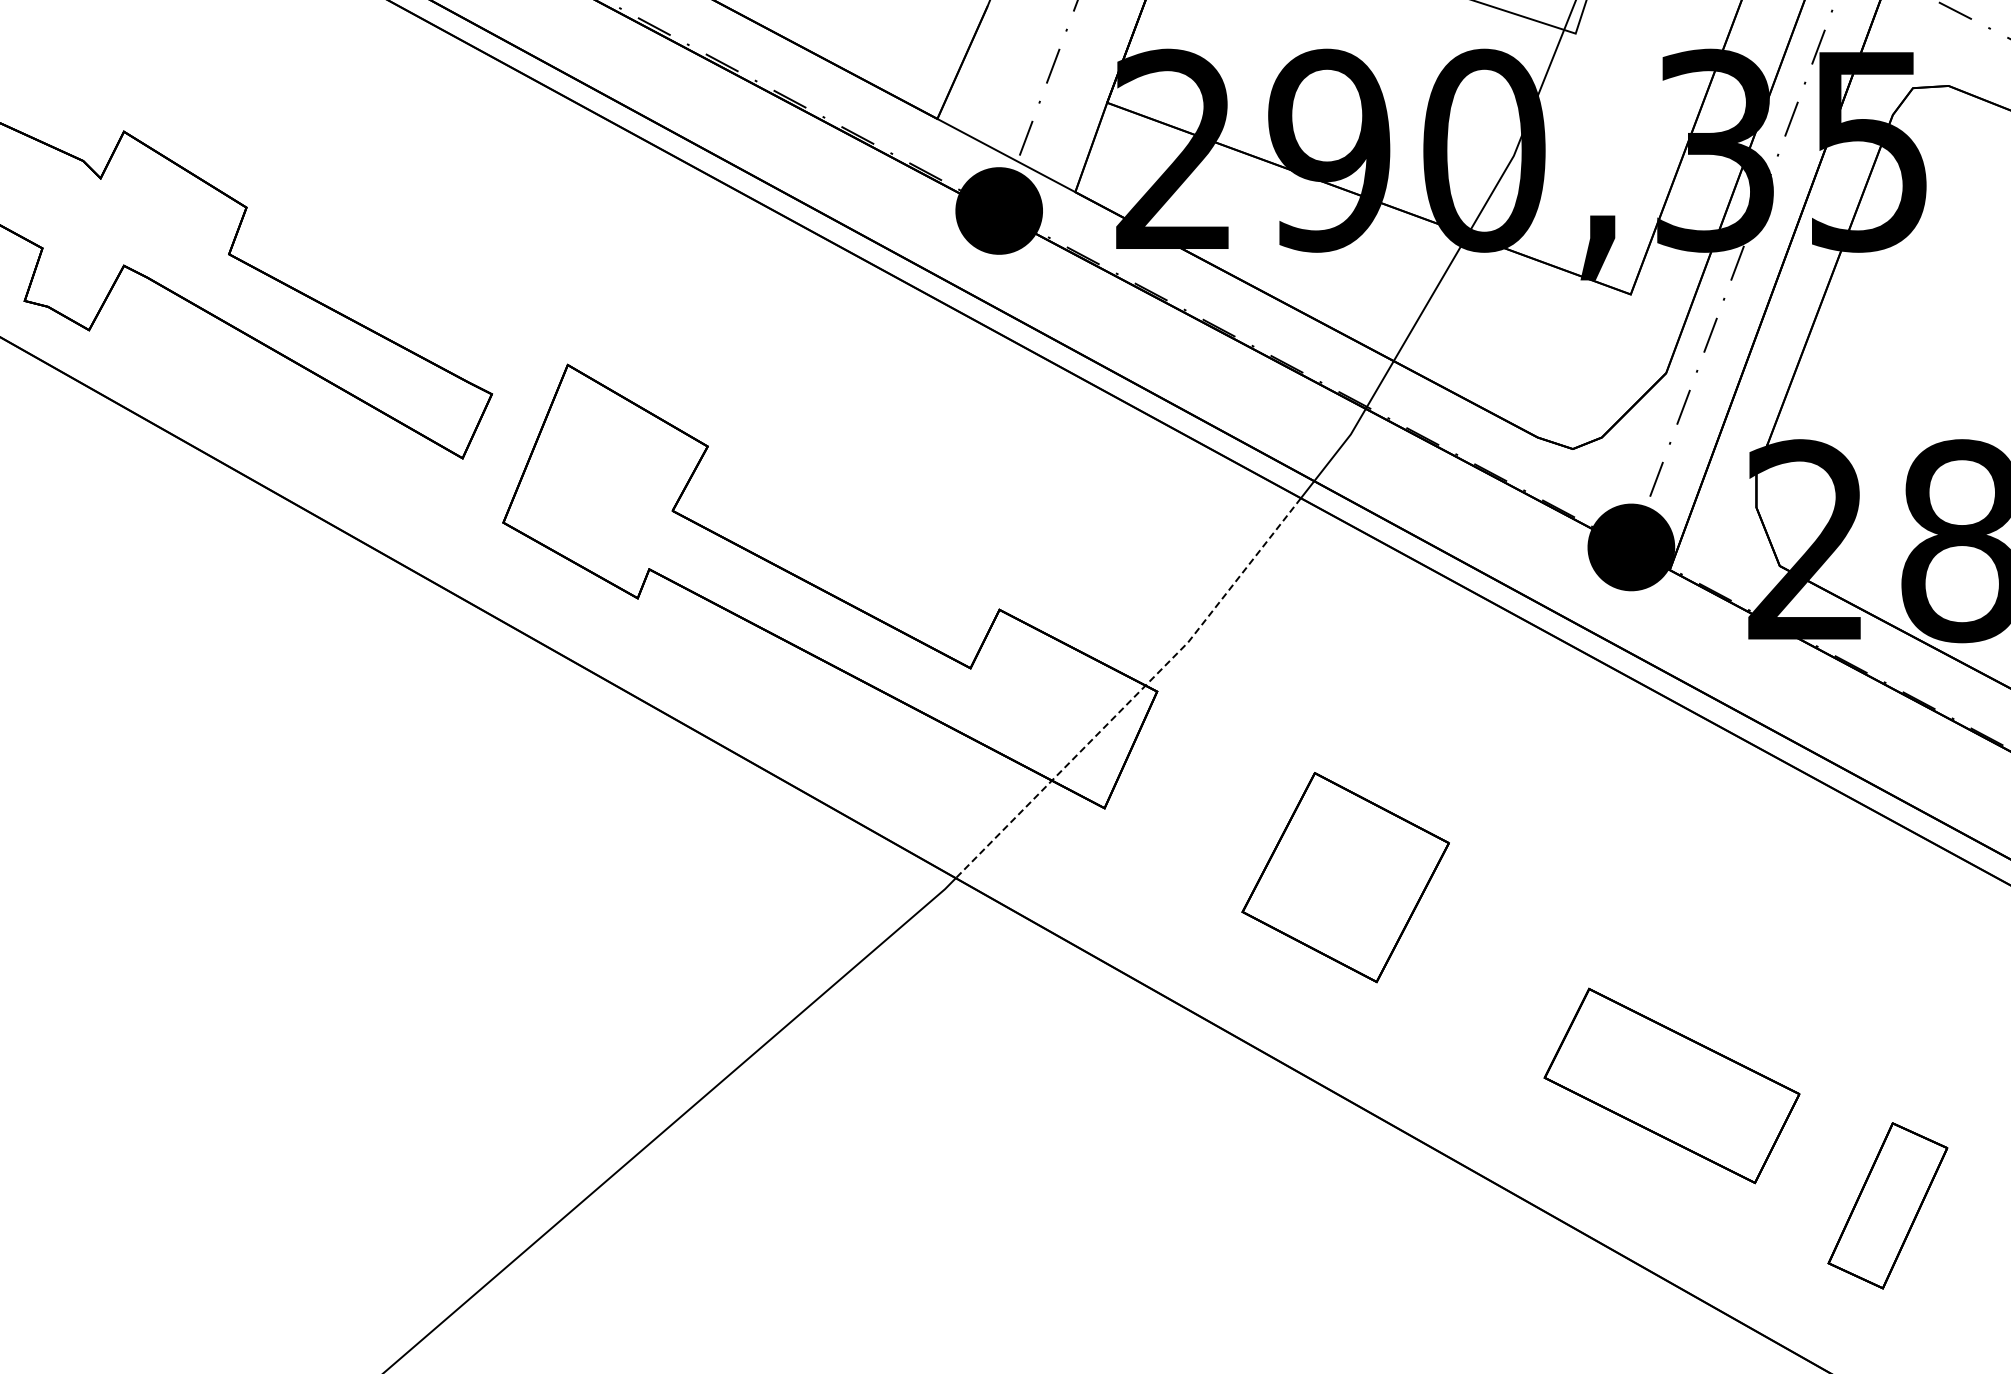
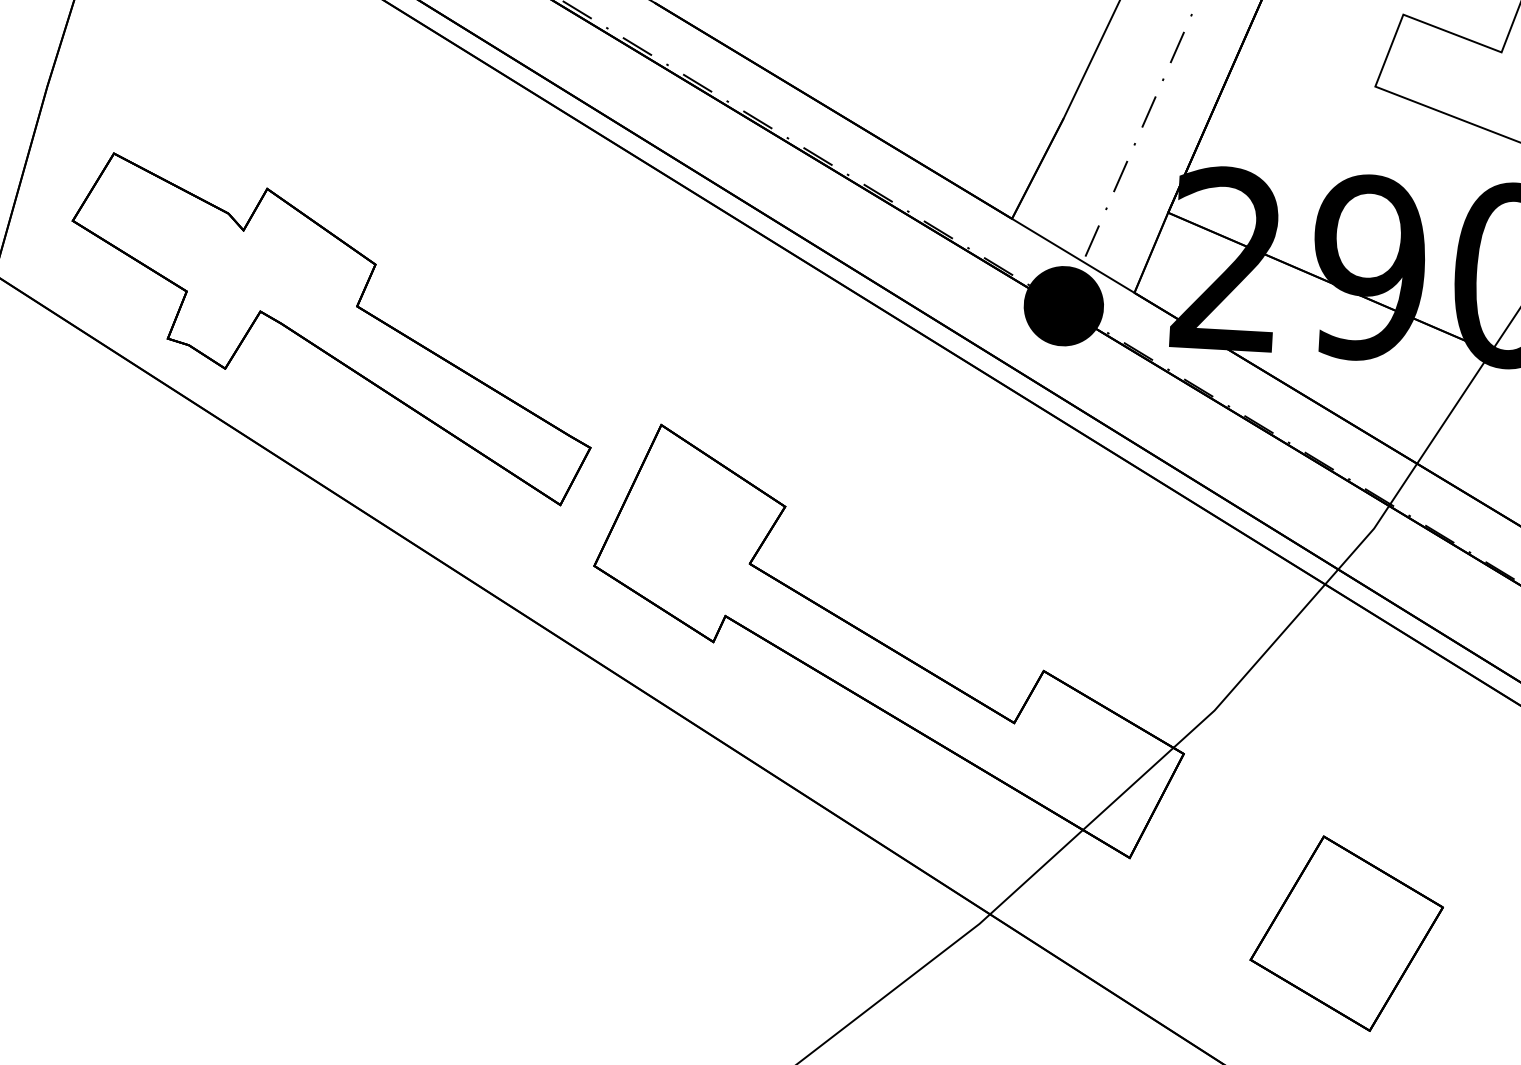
line: (1136, 694) -> (1164, 755), dashed -> solid

